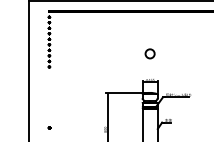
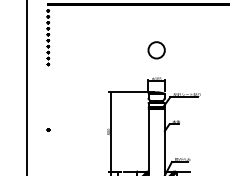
circle: (150, 53) -> (156, 50), size x1.67

